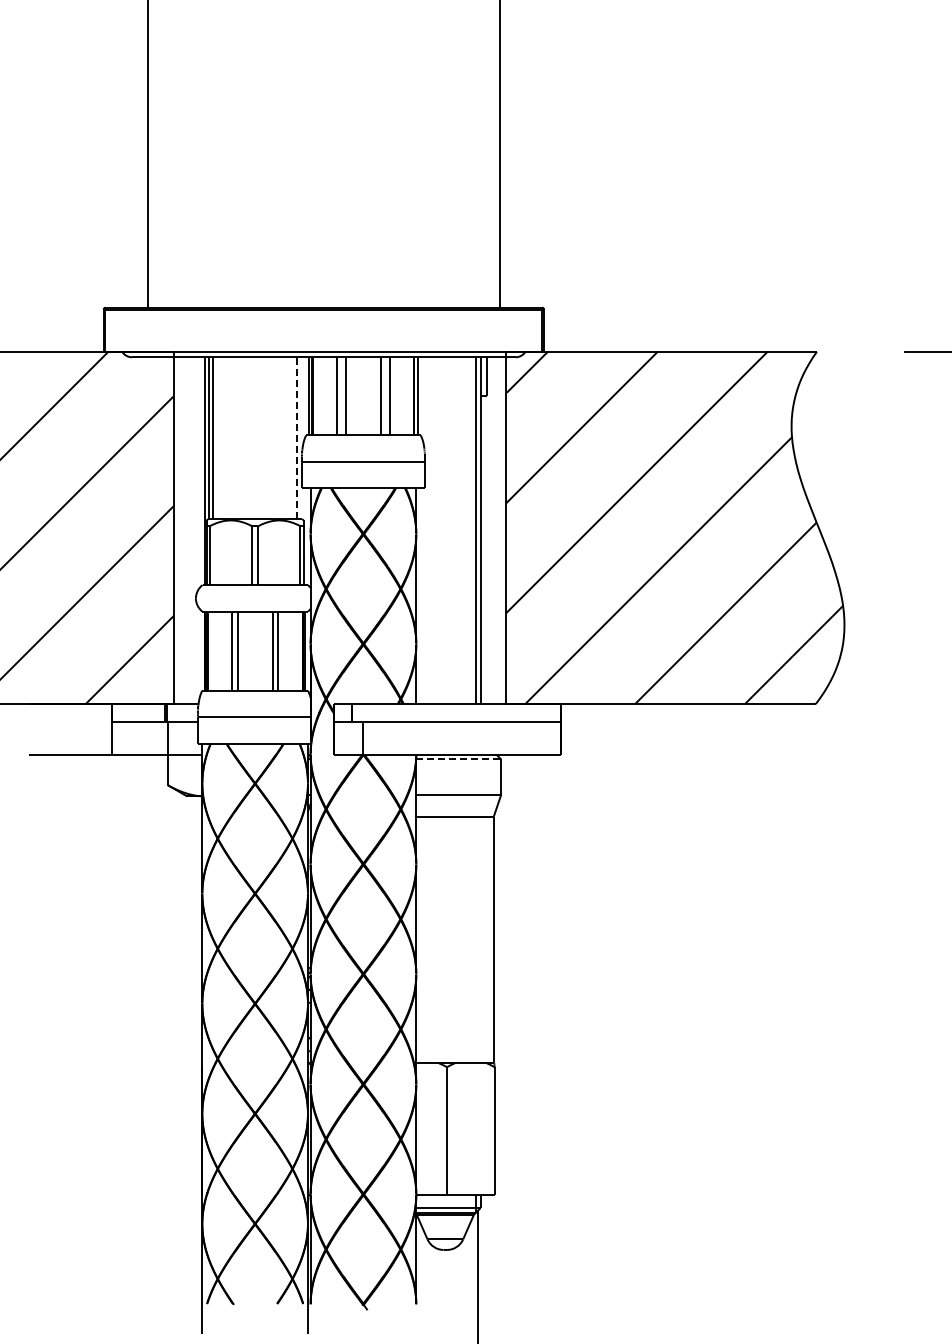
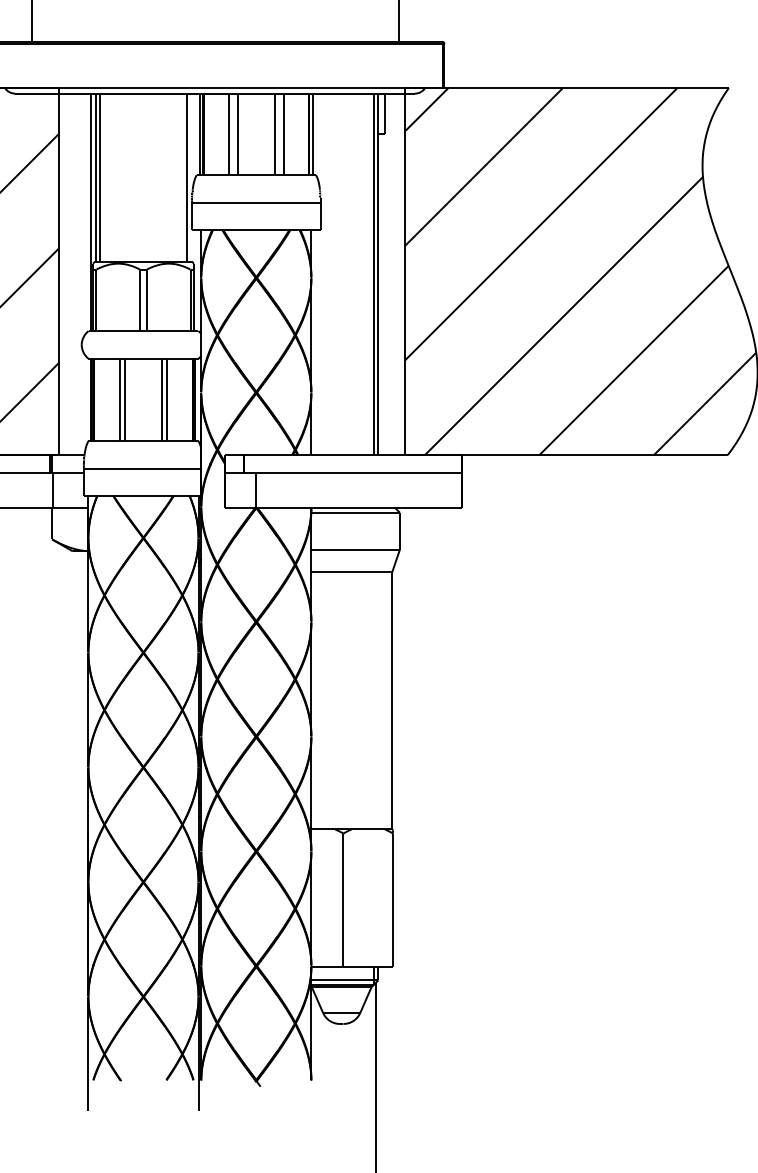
line: (296, 438) -> (186, 178), dashed -> solid
line: (459, 759) -> (356, 512), dashed -> solid

